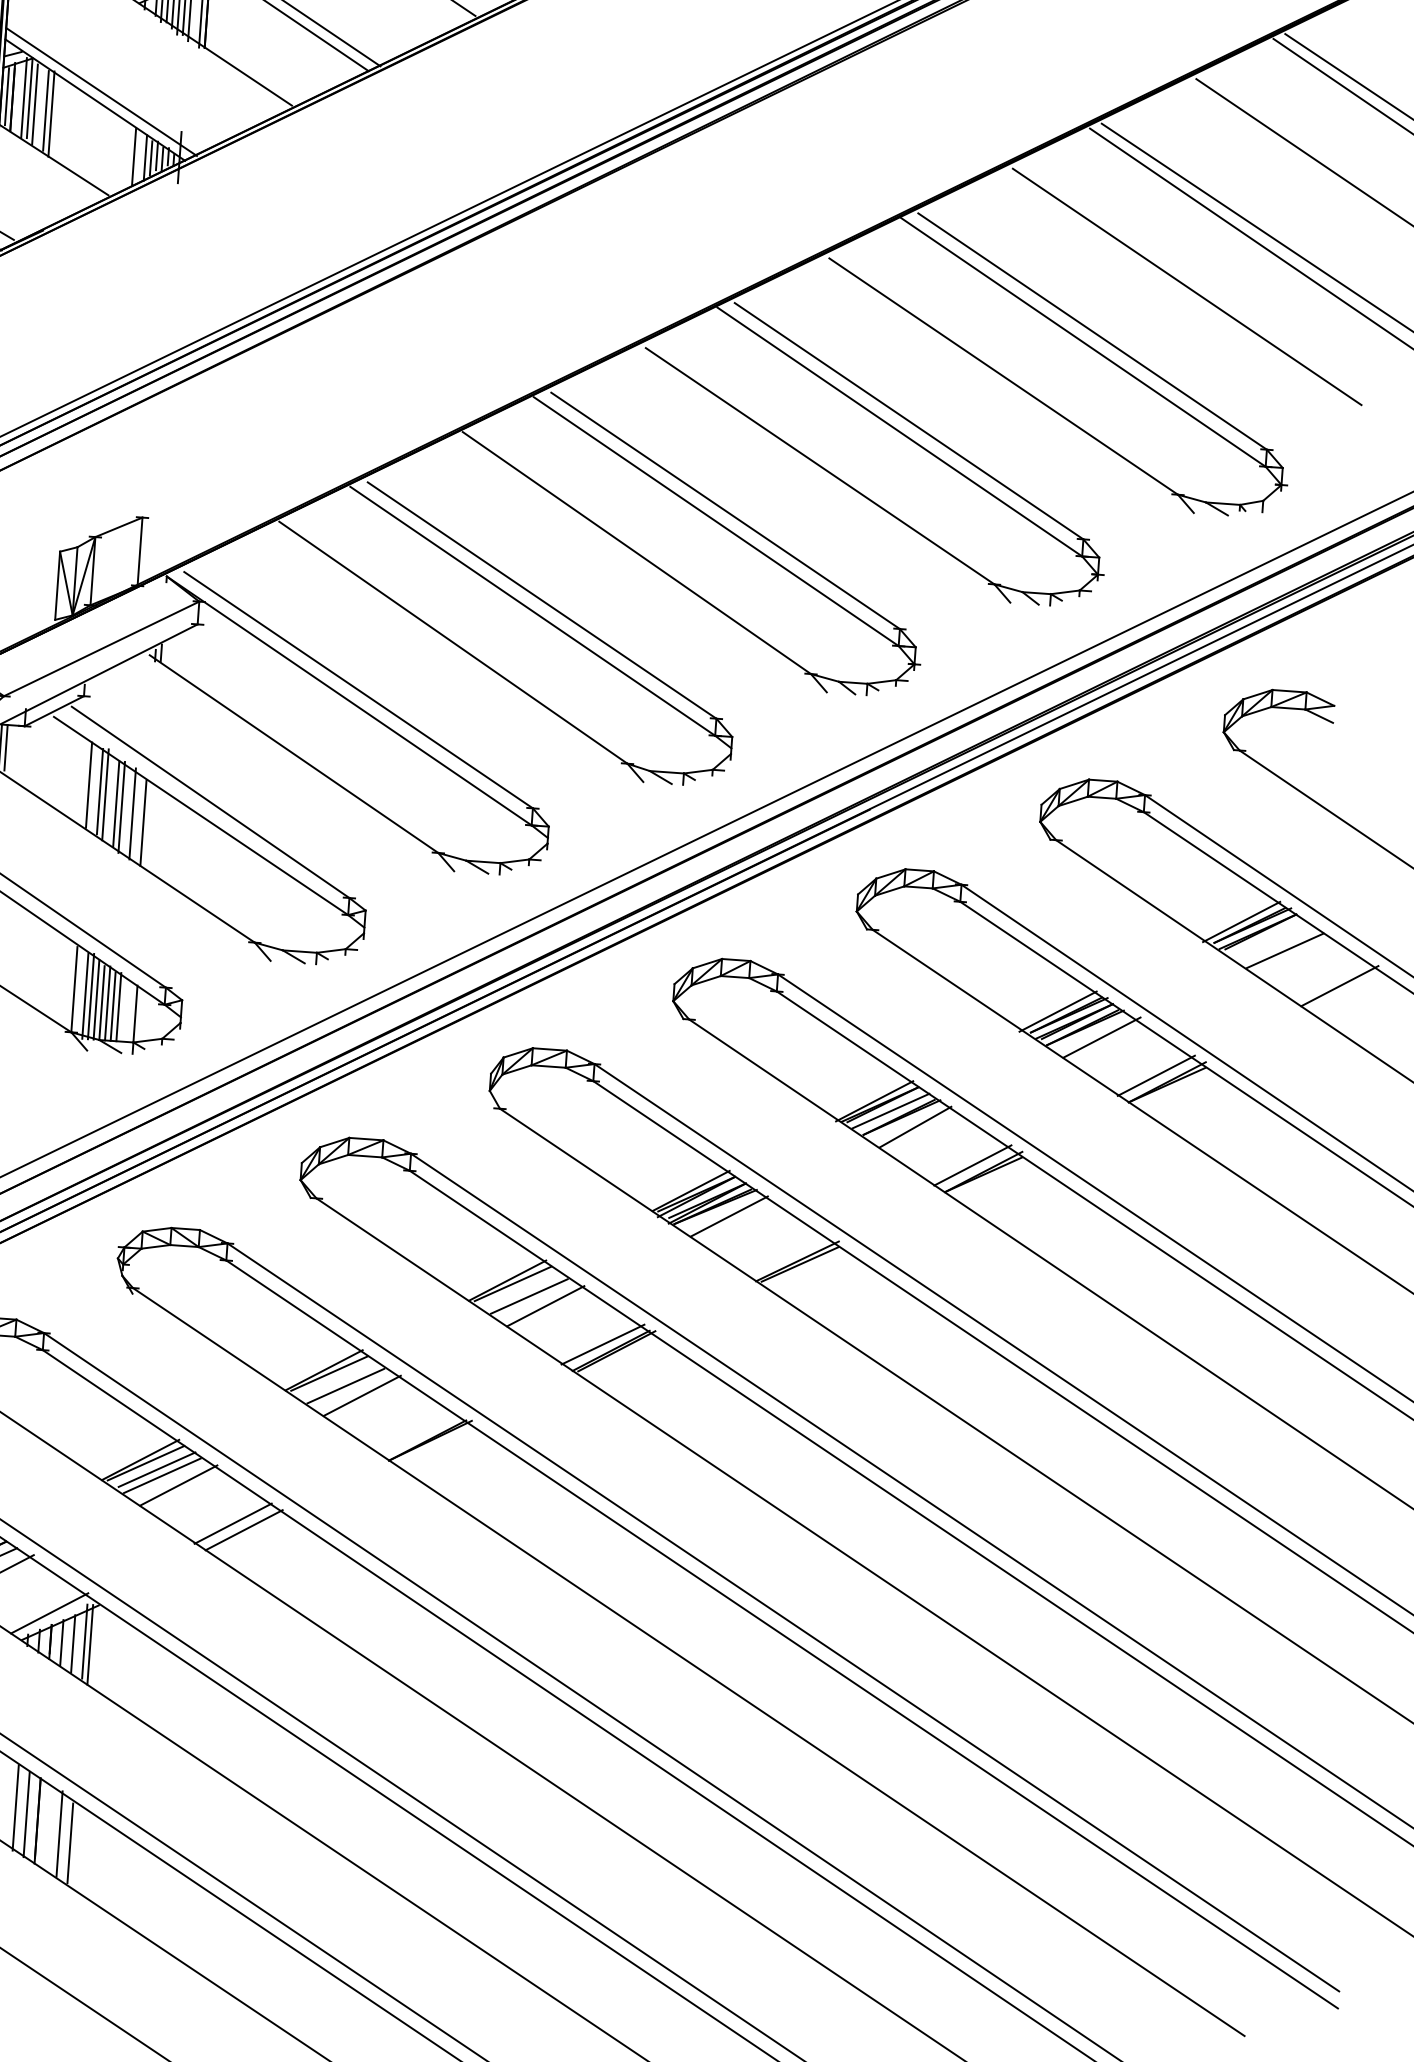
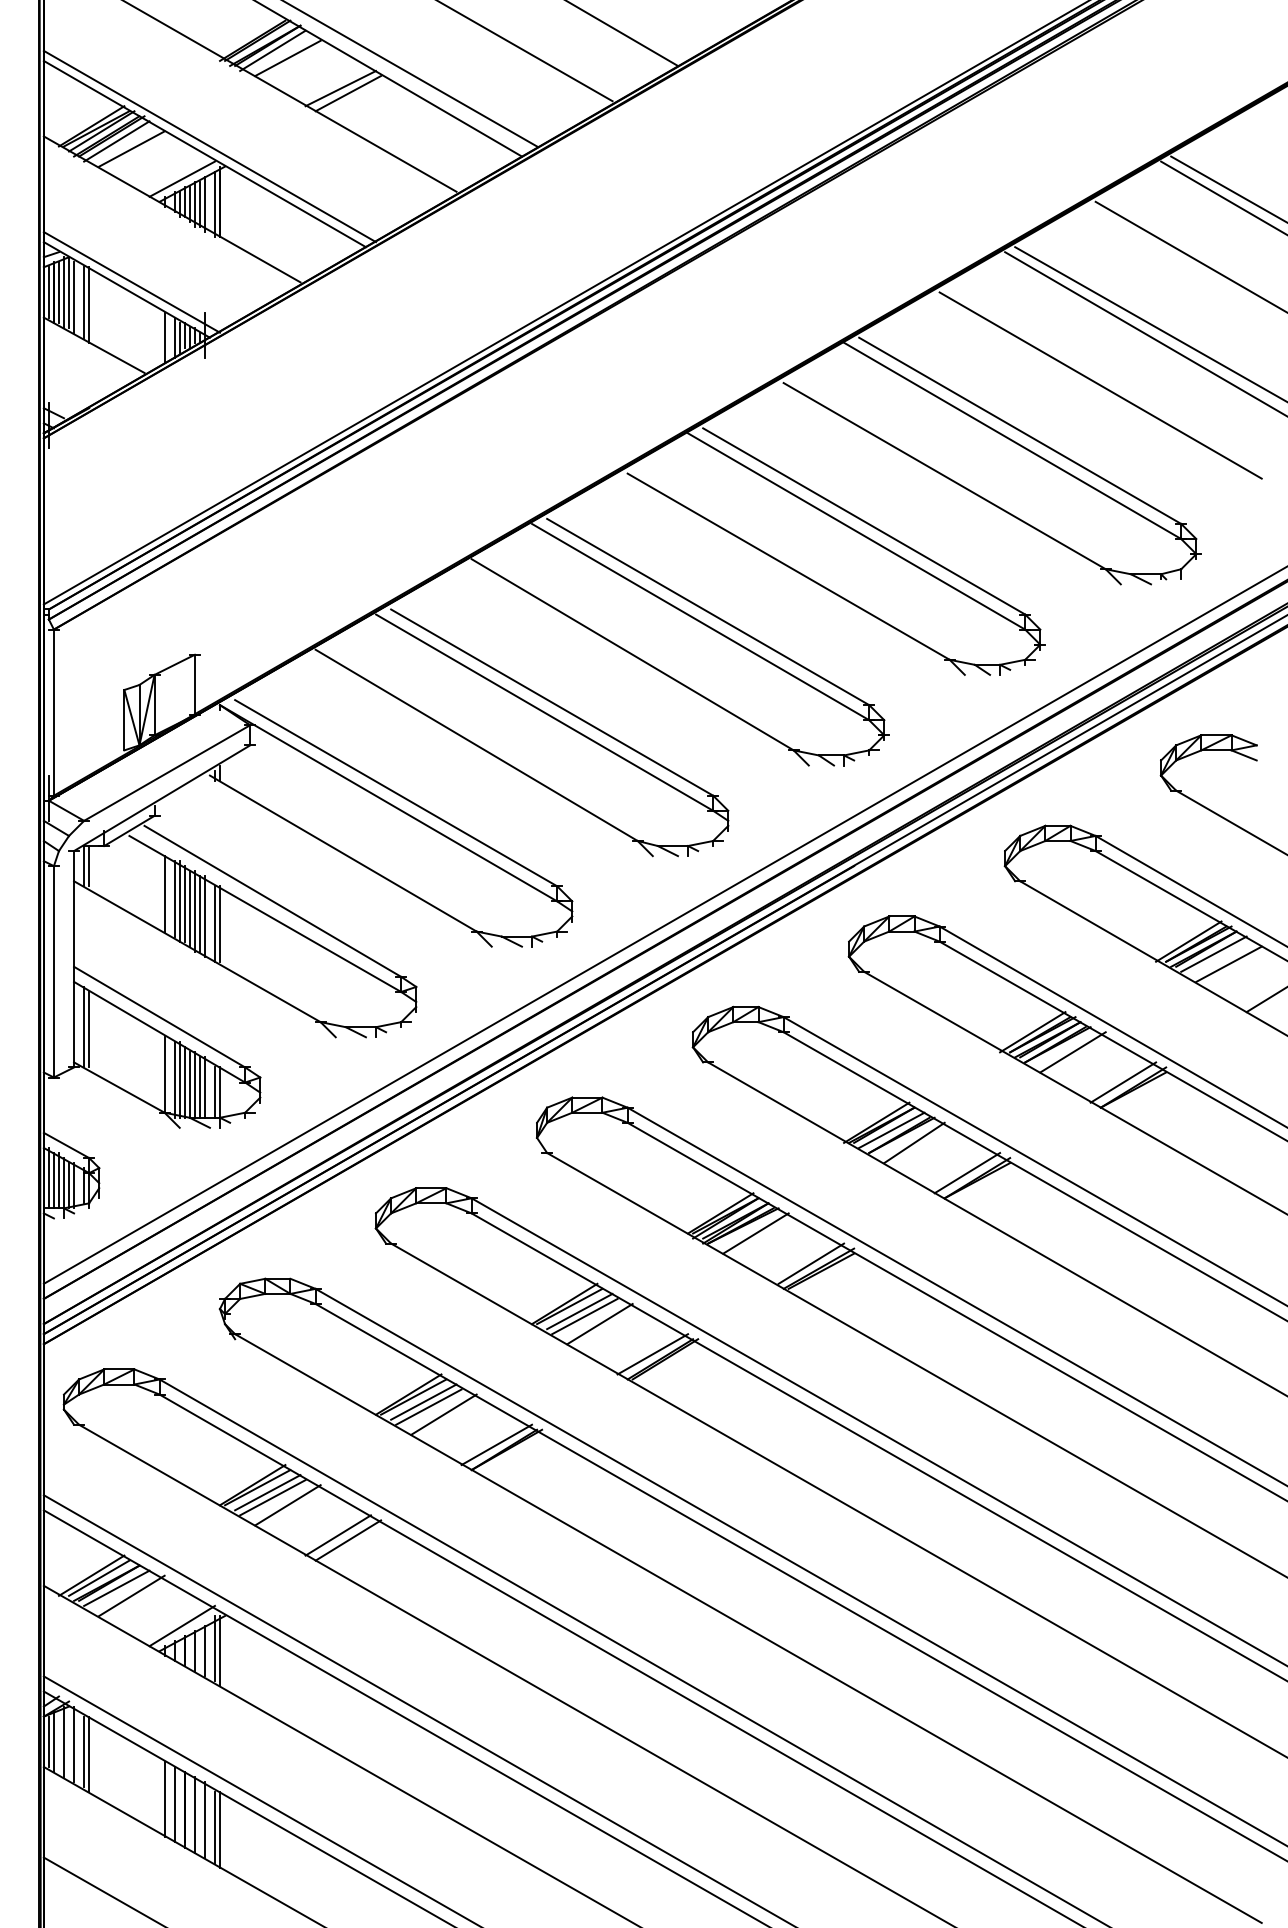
line: (17, 97) -> (58, 292), added
line: (110, 797) -> (184, 903), added
line: (126, 810) -> (199, 913), added
line: (149, 823) -> (220, 923), added
line: (1268, 937) -> (1213, 953), added
line: (129, 1013) -> (214, 1092), added
line: (789, 1254) -> (811, 1263), added
line: (523, 1290) -> (579, 1311), added
line: (340, 1379) -> (423, 1401), added
line: (419, 1433) -> (496, 1444), added
line: (48, 1827) -> (194, 1814), added
line: (76, 1846) -> (220, 1829), added

